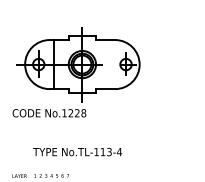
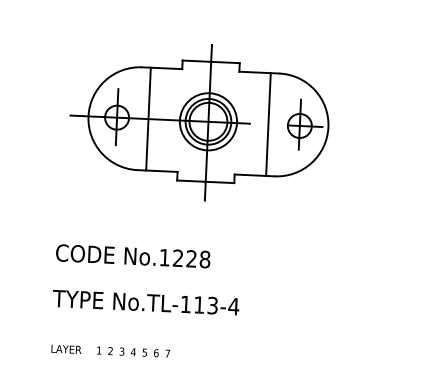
line: (111, 64) -> (269, 124), added
text: (49, 113) -> (133, 256), moved
text: (77, 152) -> (145, 303), moved

